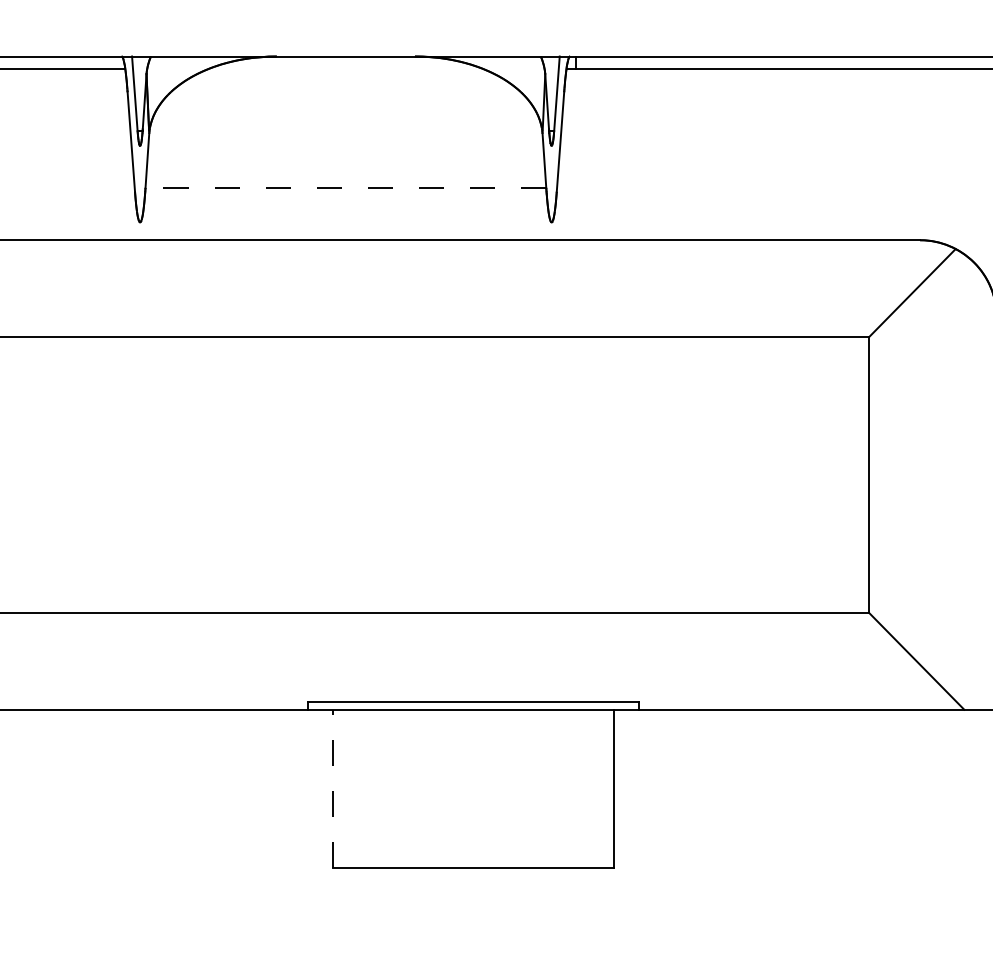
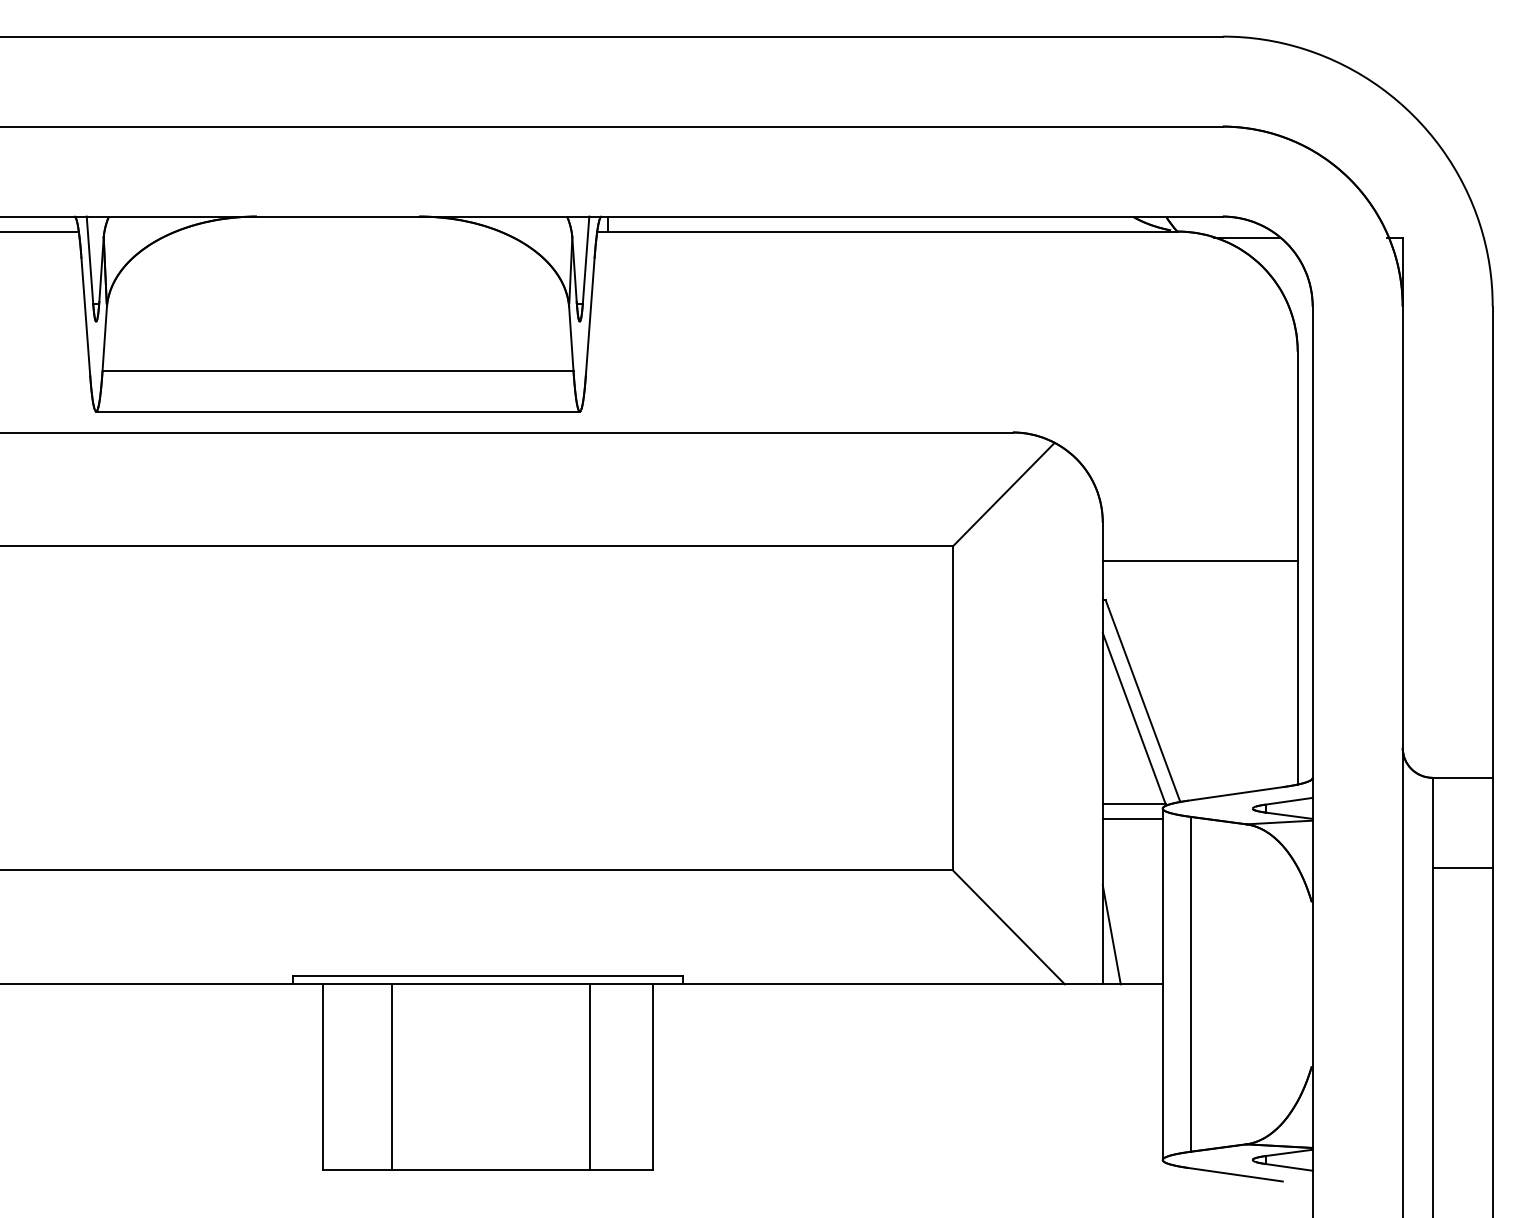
line: (345, 187) -> (337, 370), dashed -> solid
line: (345, 222) -> (337, 411), added
line: (333, 789) -> (323, 1077), dashed -> solid
line: (392, 789) -> (392, 1077), added
line: (559, 789) -> (589, 1077), added

